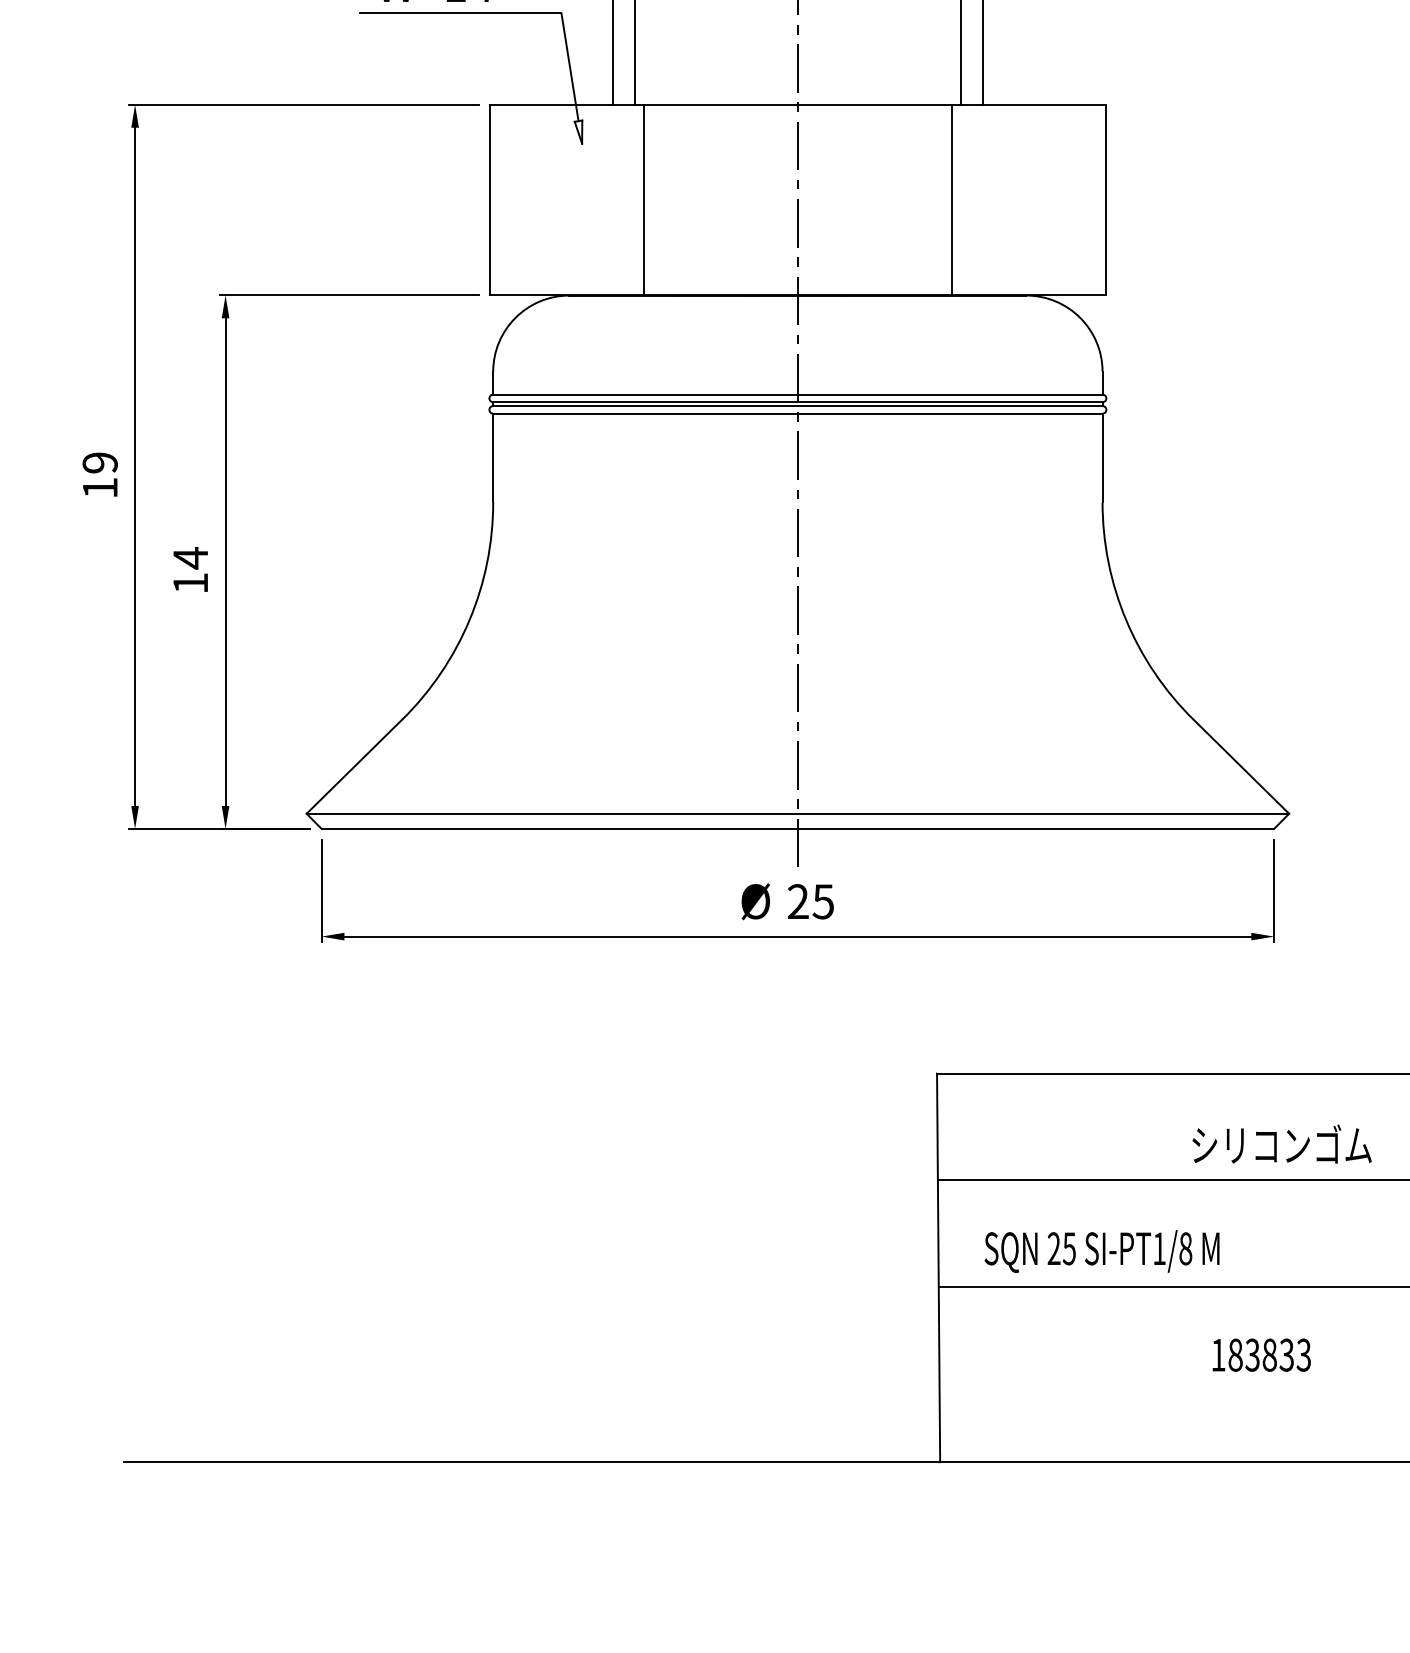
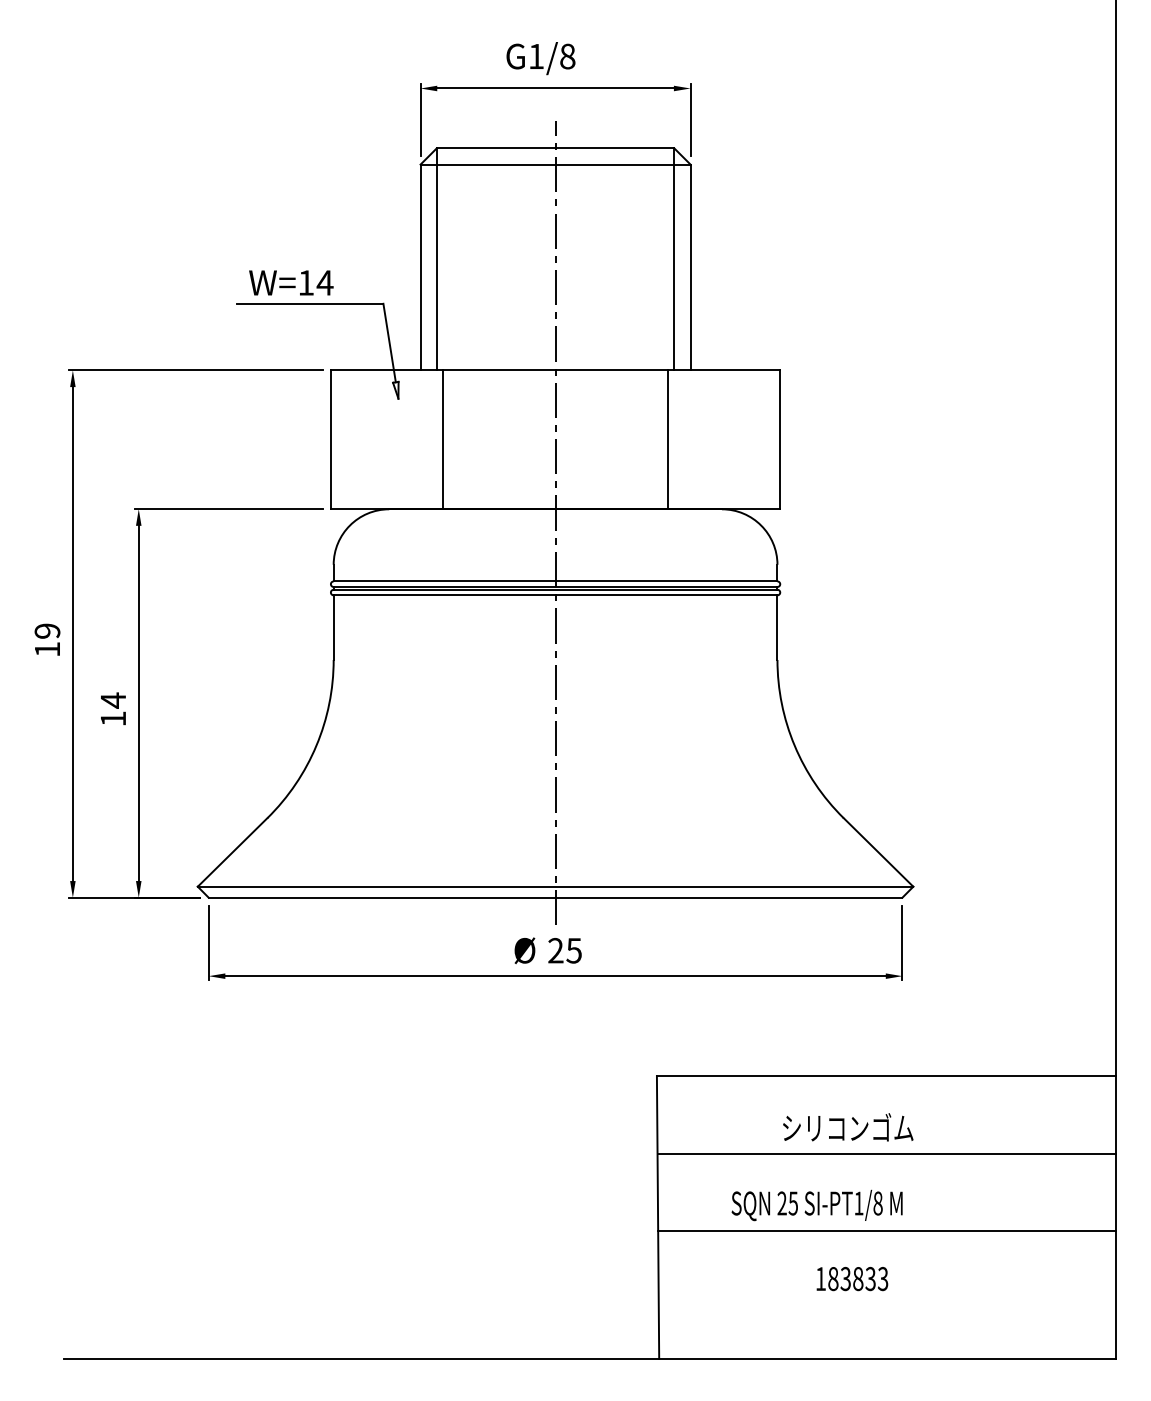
text: (1282, 1144) -> (848, 1127), moved
text: (1101, 1251) -> (816, 1205), moved
text: (1261, 1355) -> (852, 1279), moved

